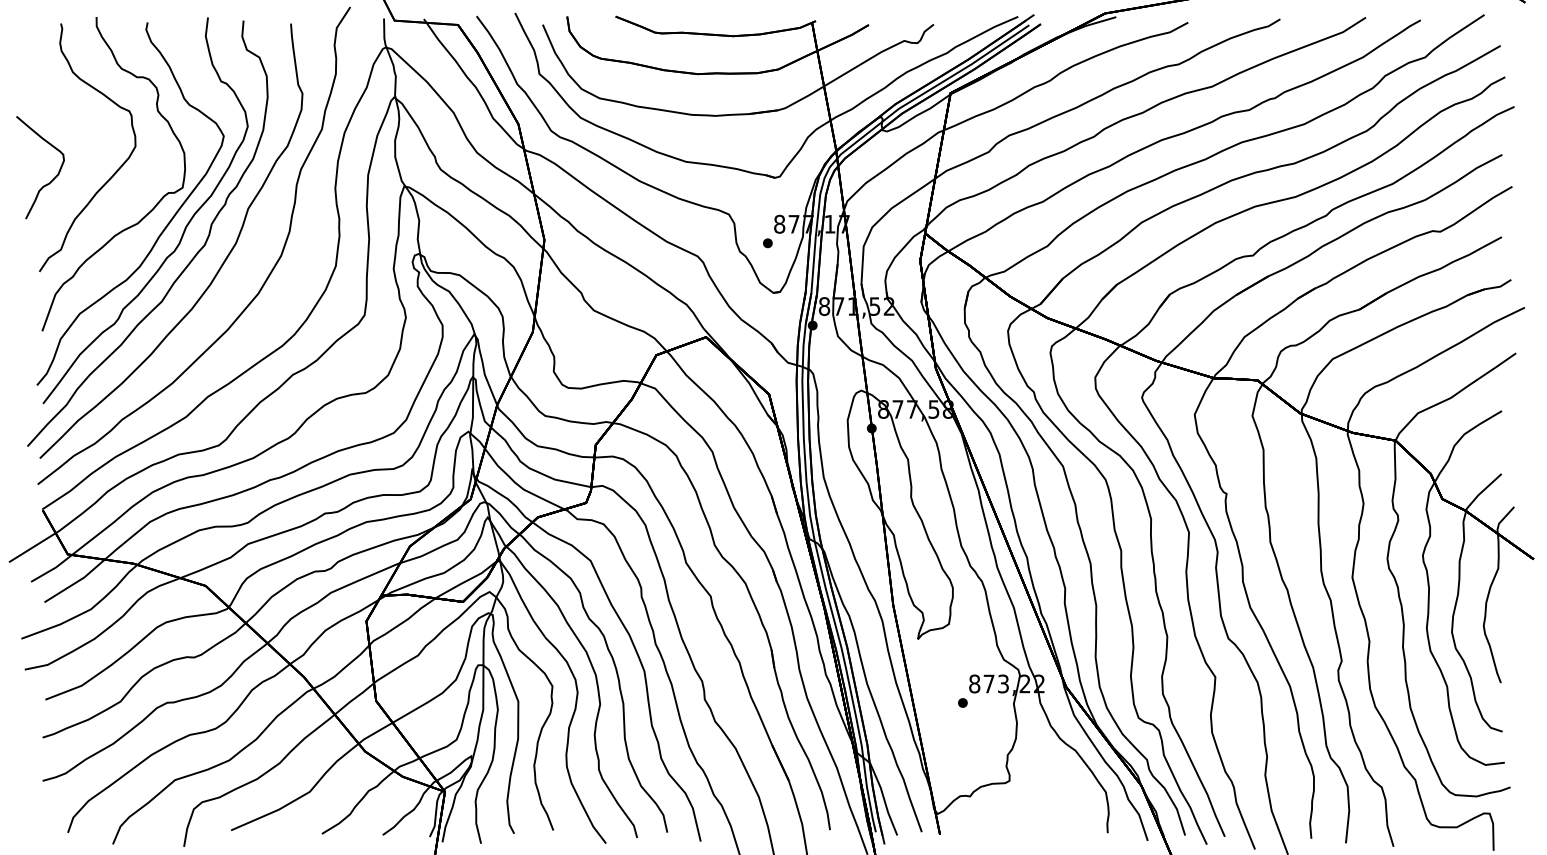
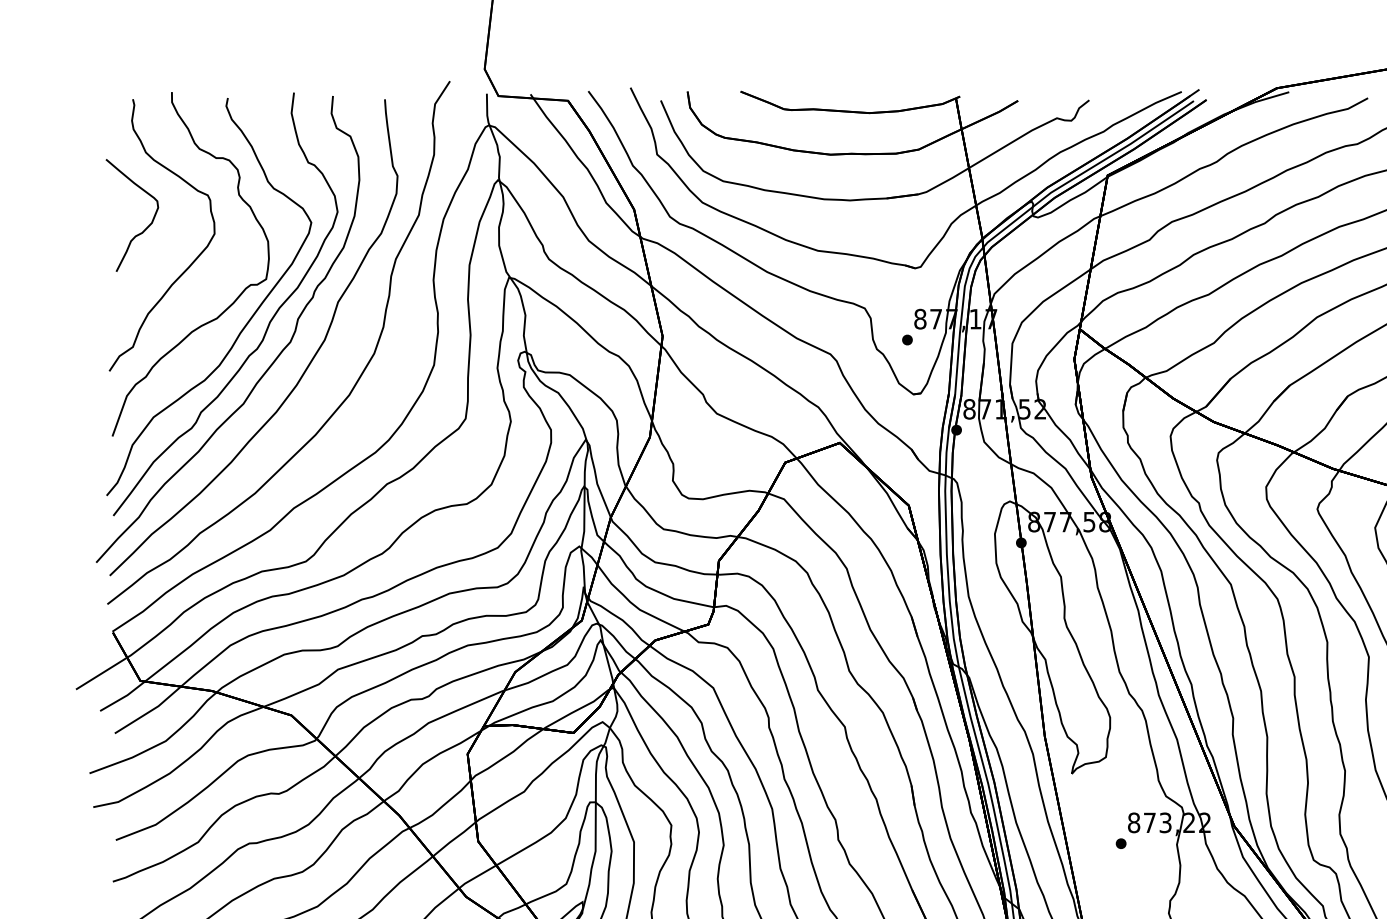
part: (52, 179) -> (145, 228), moved

